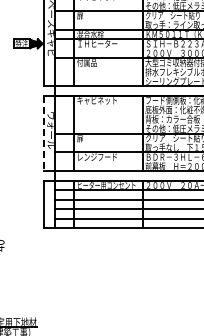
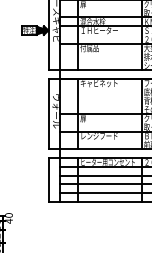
line: (43, 133) -> (49, 114), dashed -> solid

